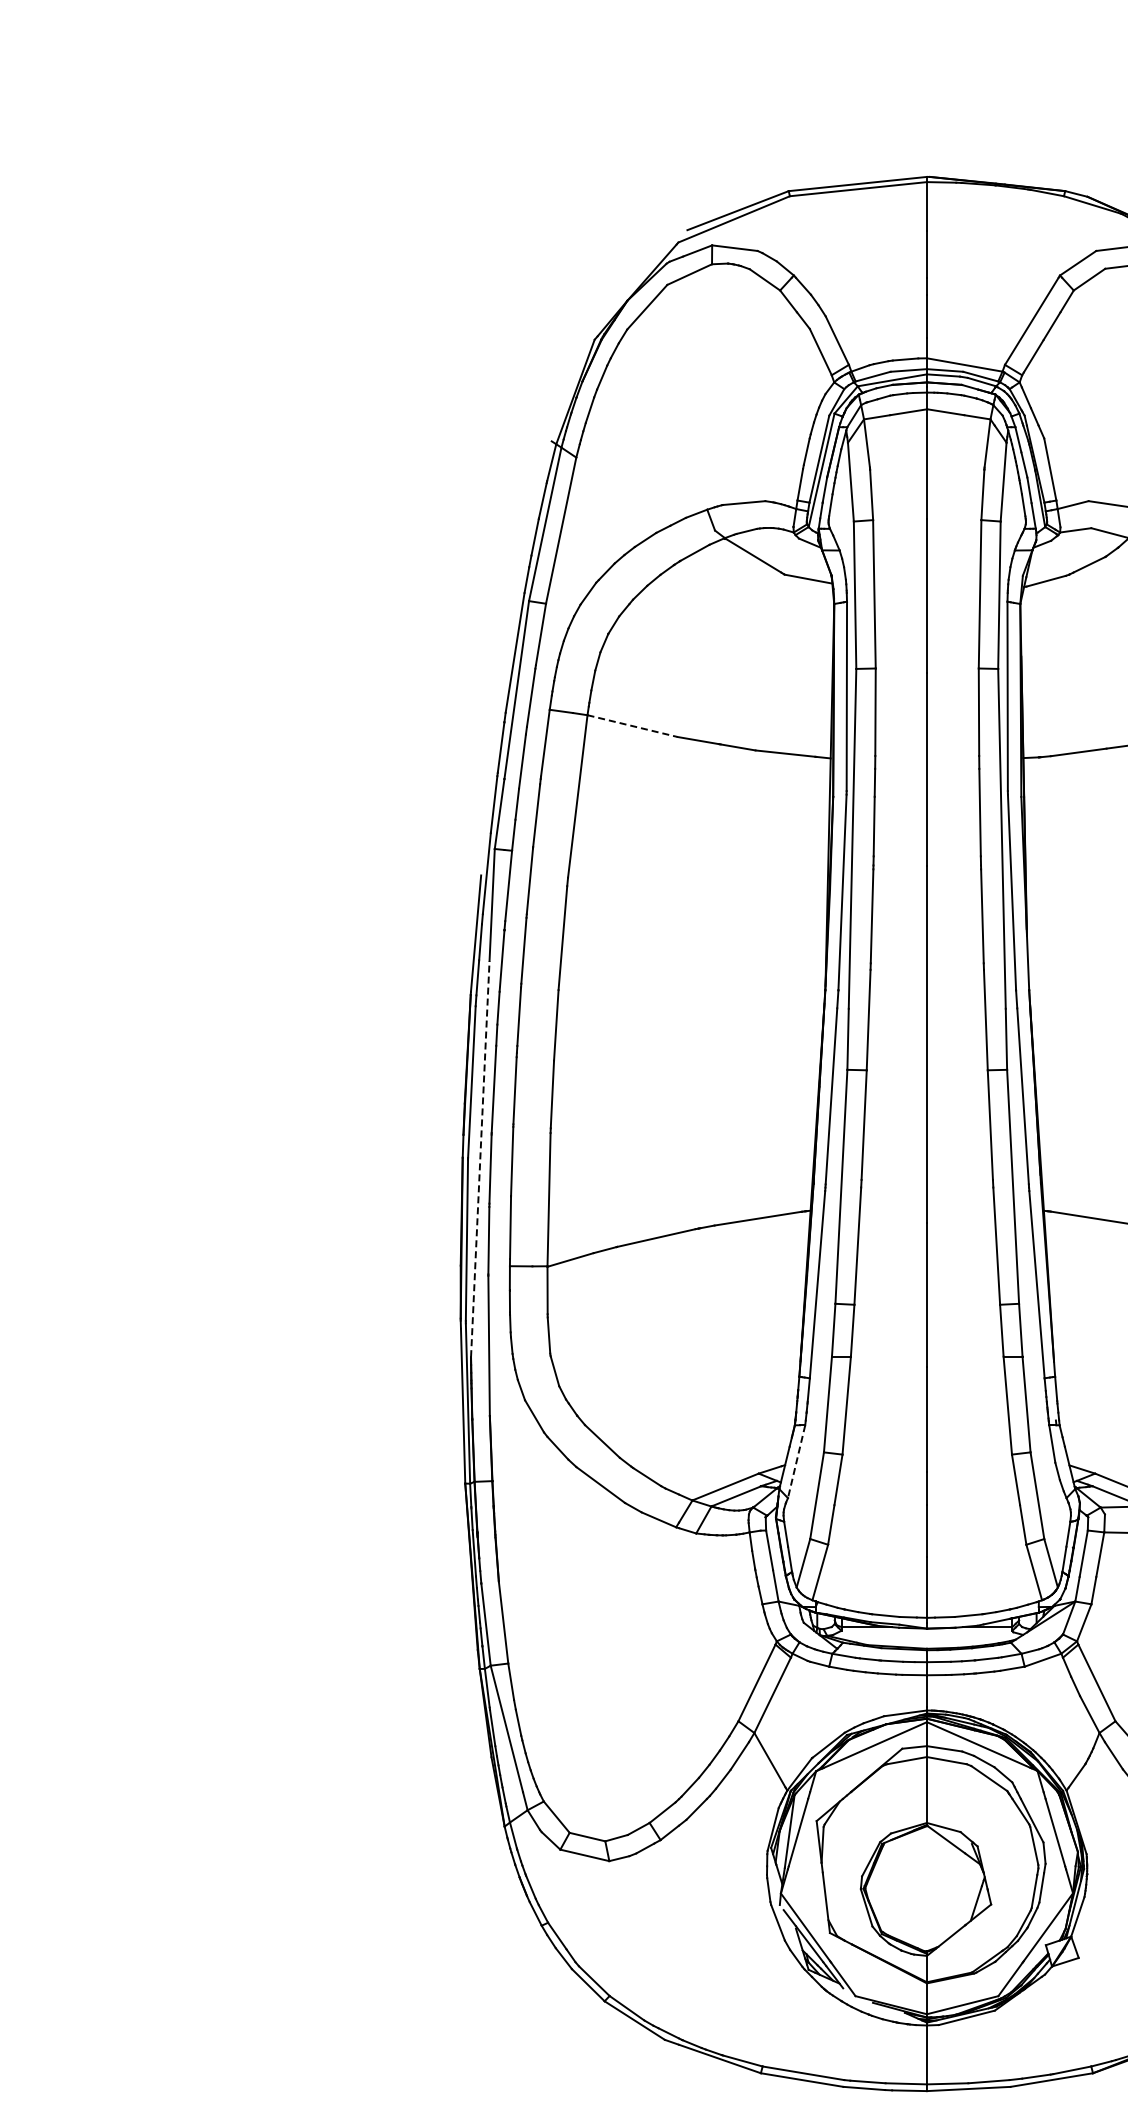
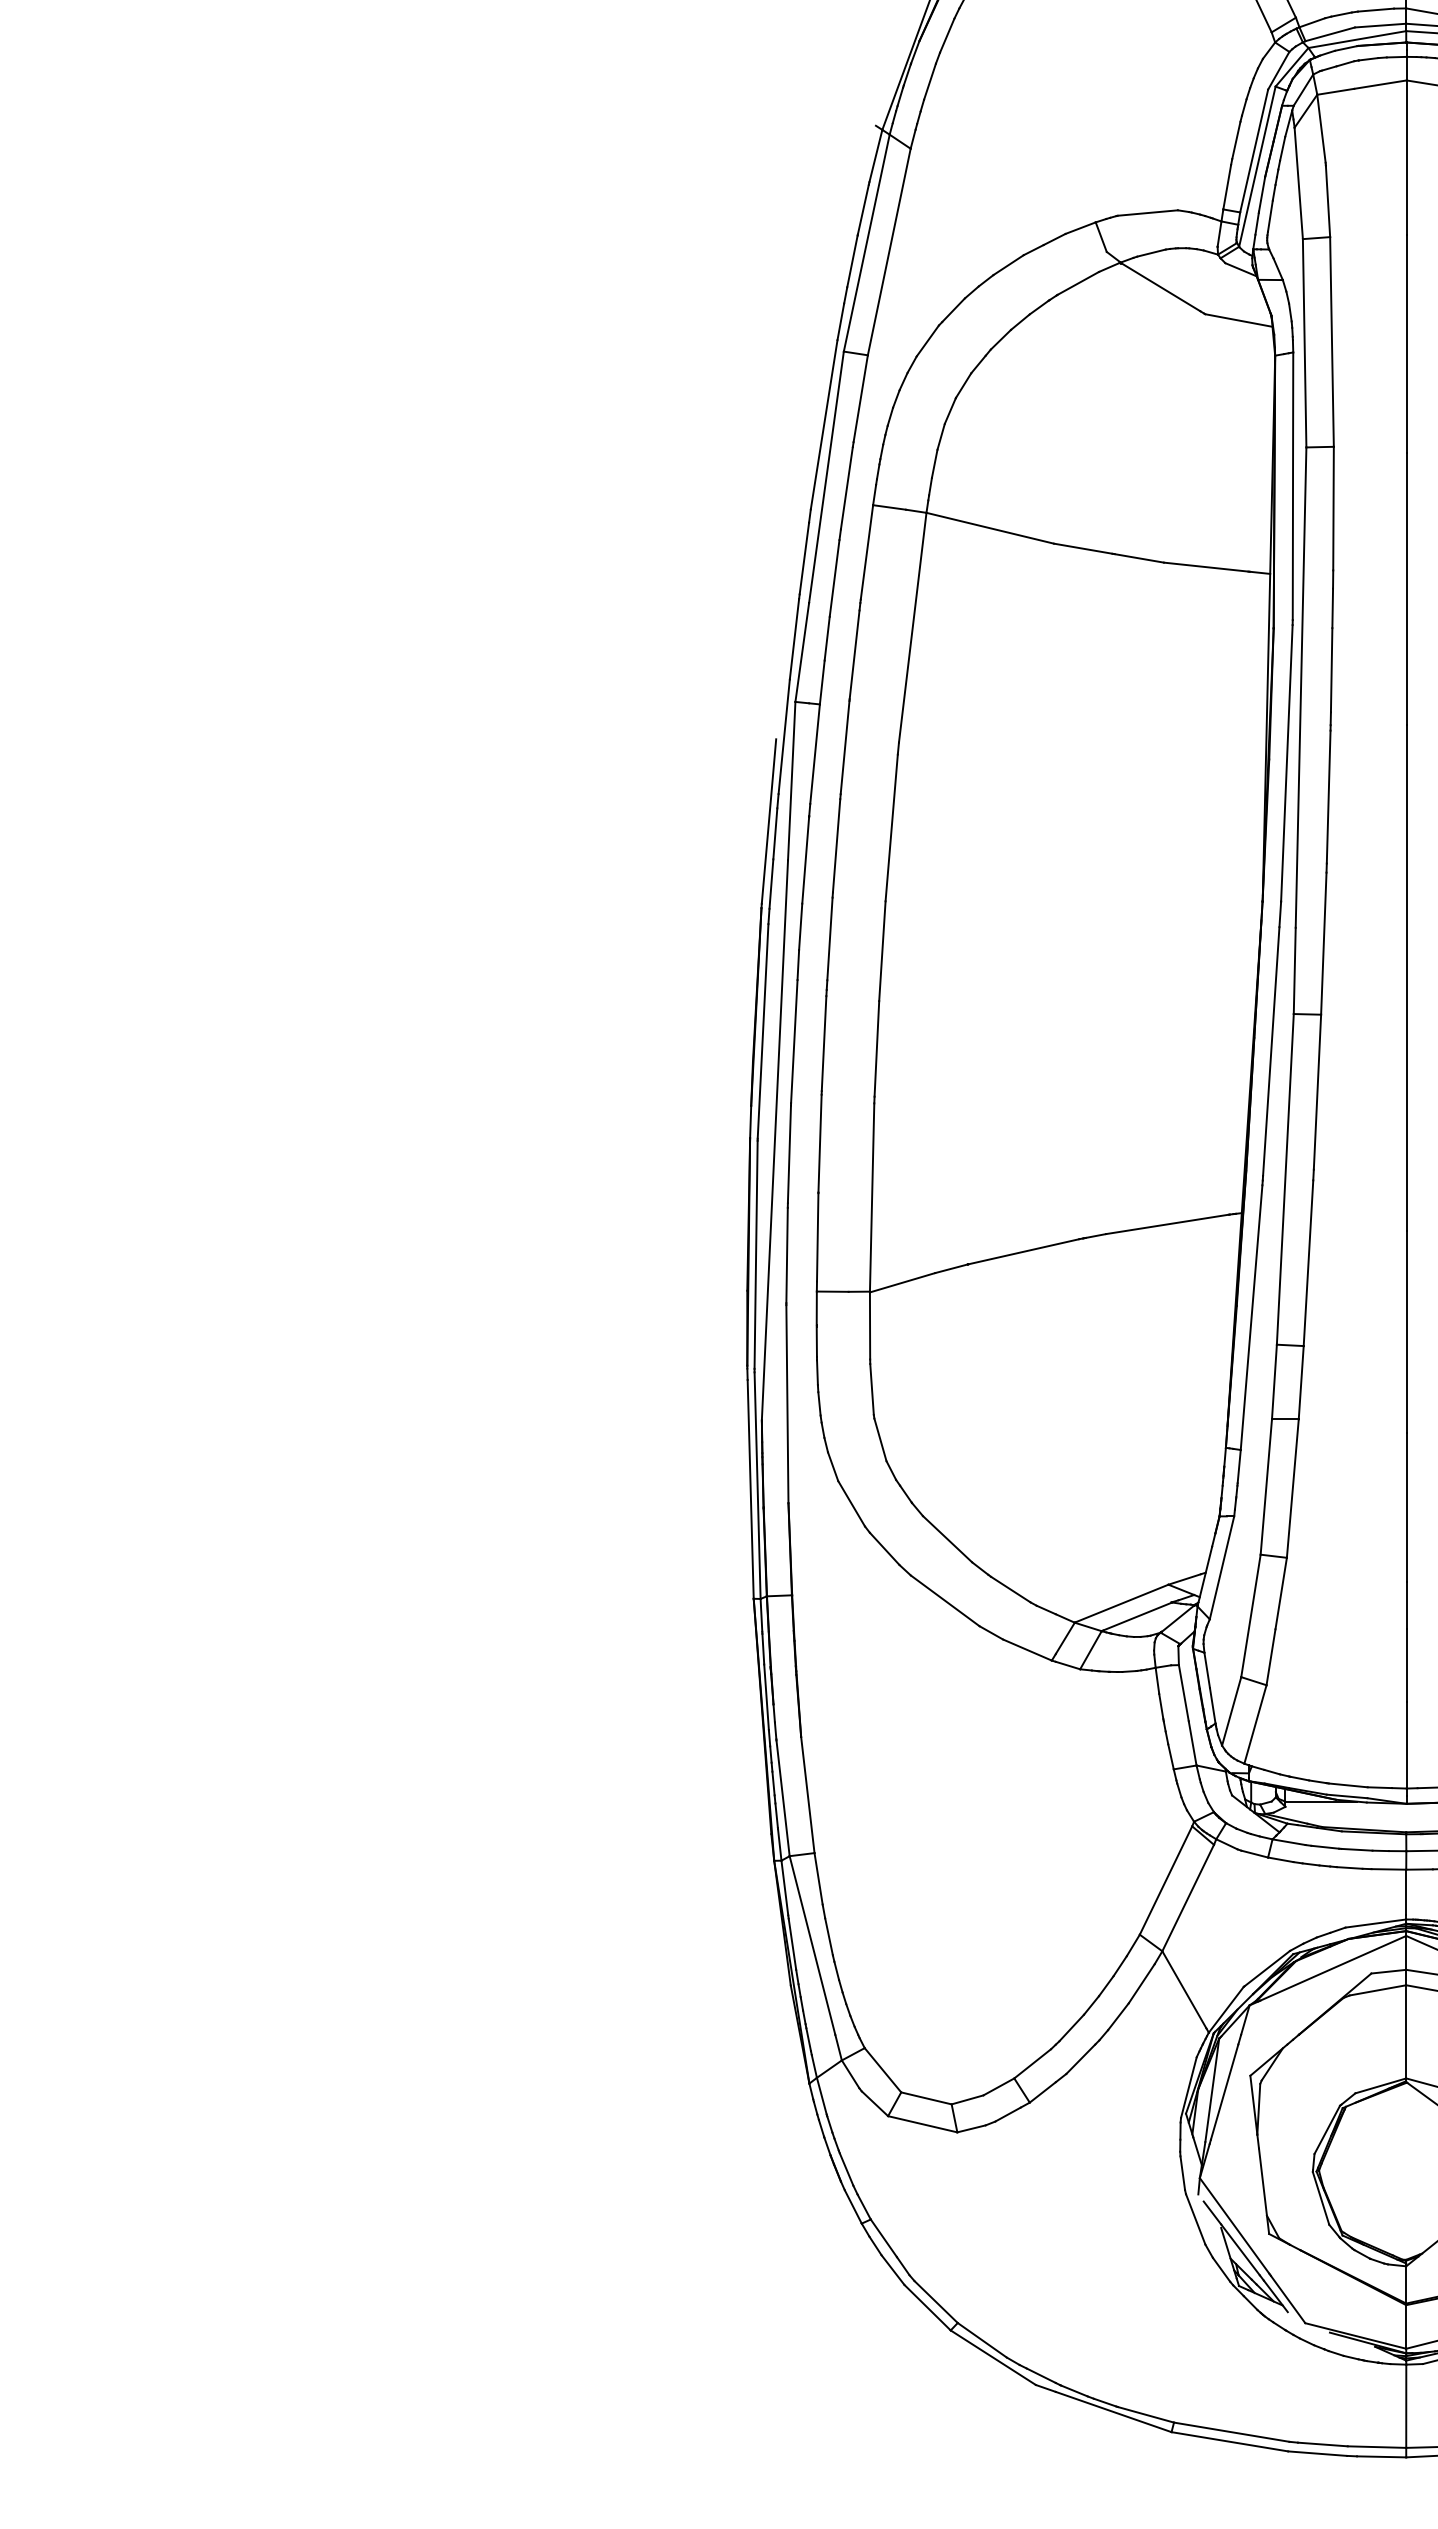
line: (633, 726) -> (991, 528), dashed -> solid
line: (480, 1158) -> (775, 1139), dashed -> solid
line: (796, 1462) -> (1221, 1568), dashed -> solid

